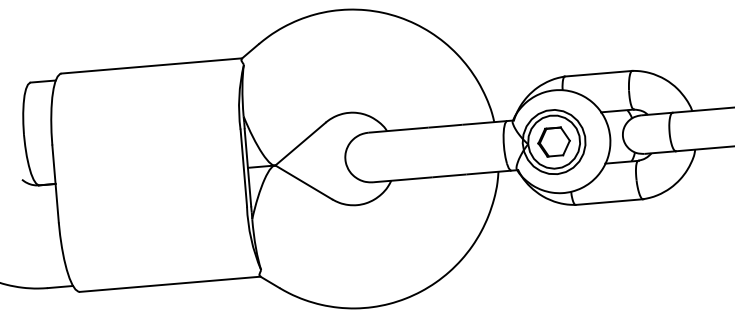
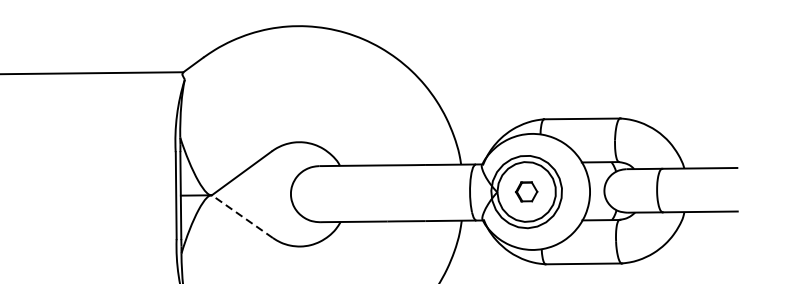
part: (553, 141) -> (526, 191), size x0.6
line: (304, 182) -> (243, 216), solid -> dashed

